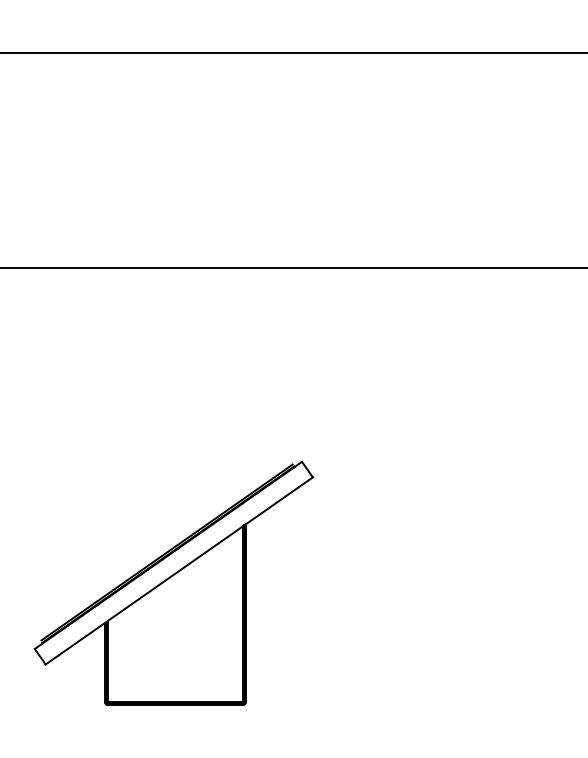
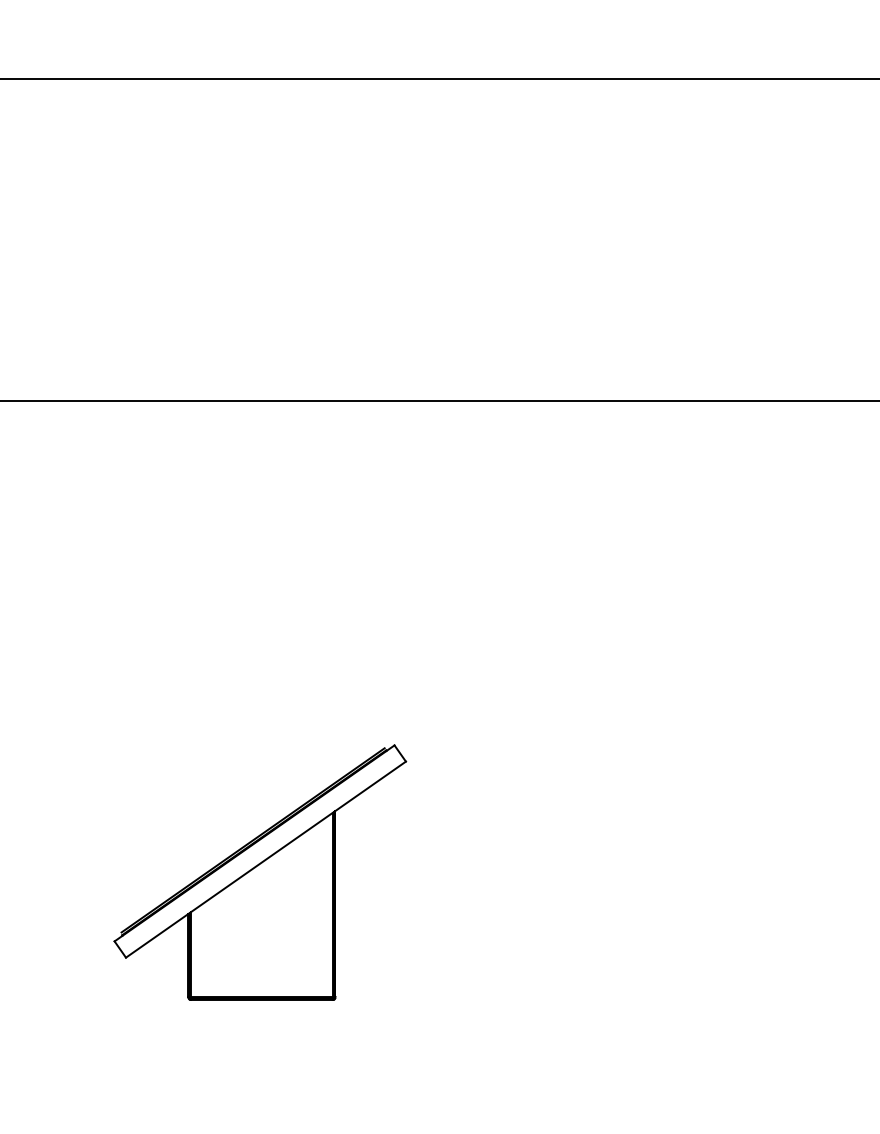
part: (173, 582) -> (259, 871), size x0.7

